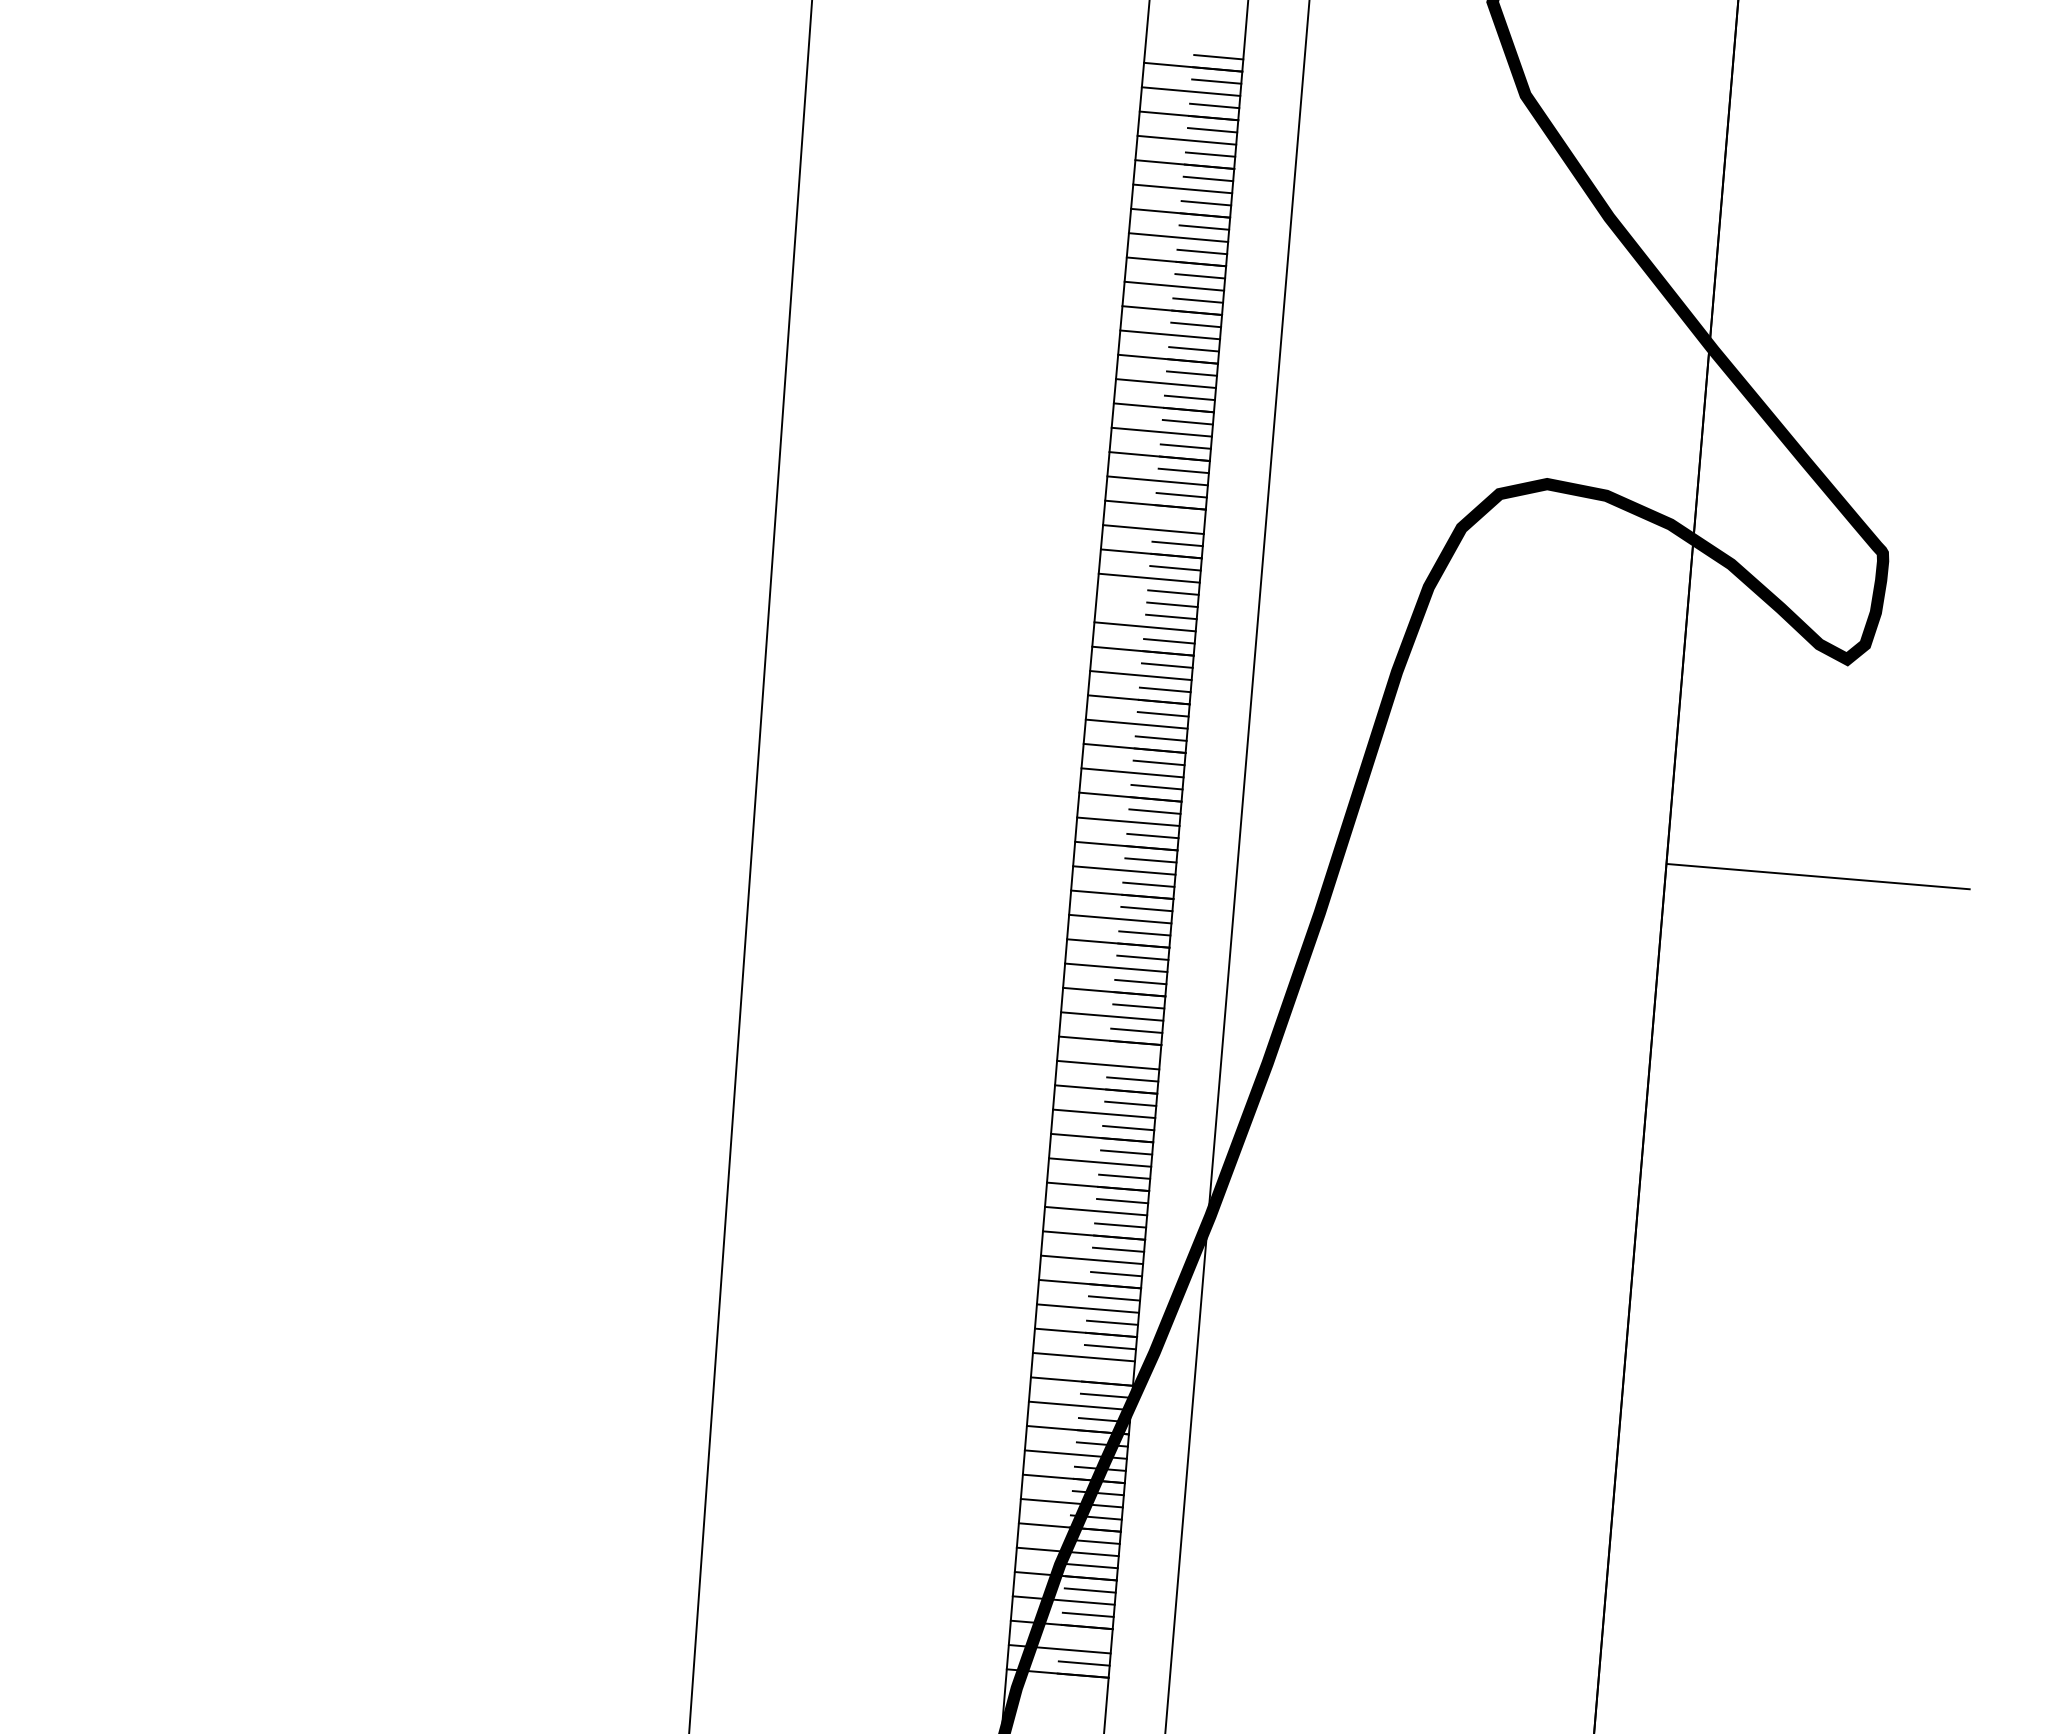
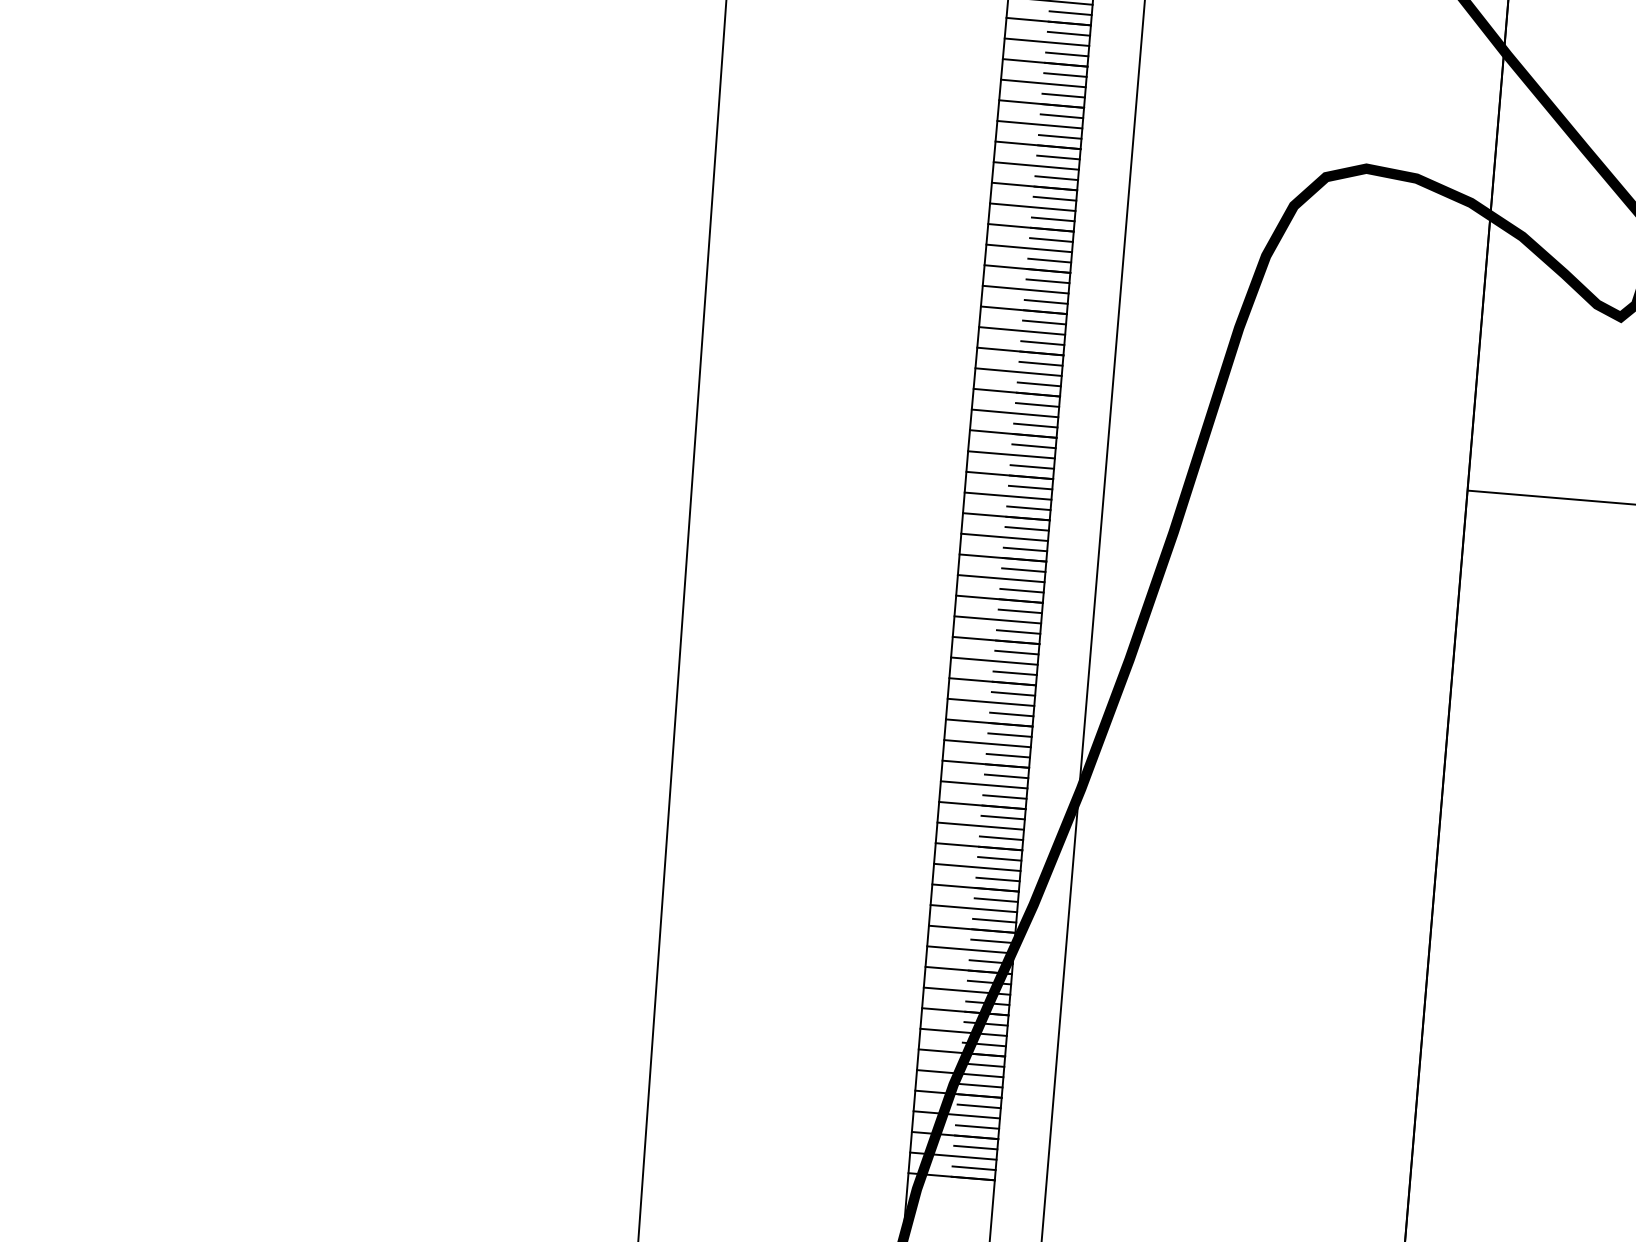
line: (1179, 519) -> (1054, 198), added
line: (1146, 602) -> (1026, 269), added
line: (1134, 1054) -> (1016, 652), added
line: (1108, 1371) -> (994, 920), added
line: (1085, 1639) -> (975, 1147), added

